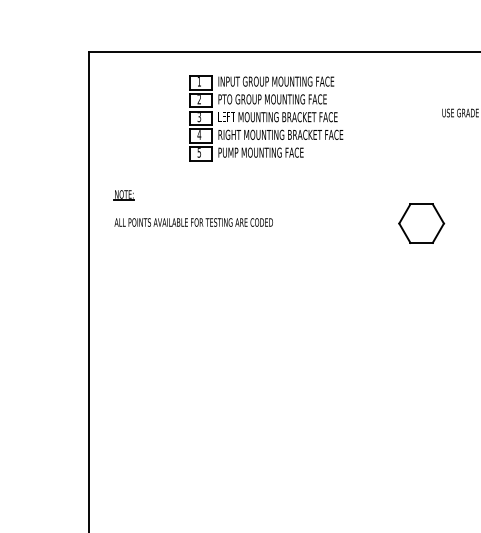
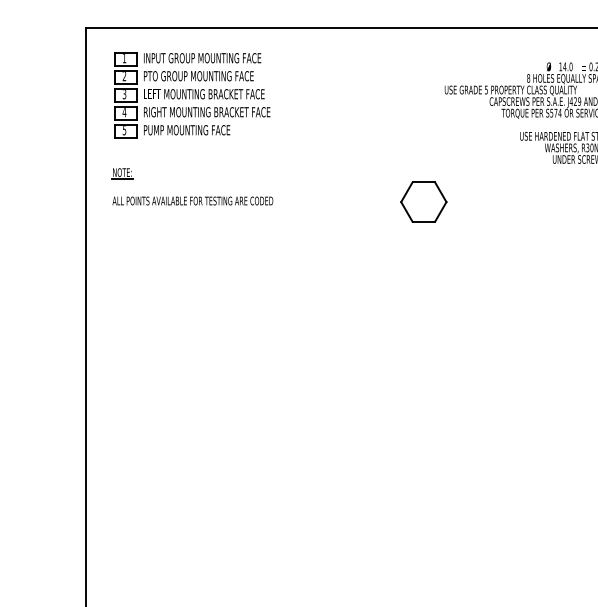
part: (266, 118) -> (192, 95), moved

